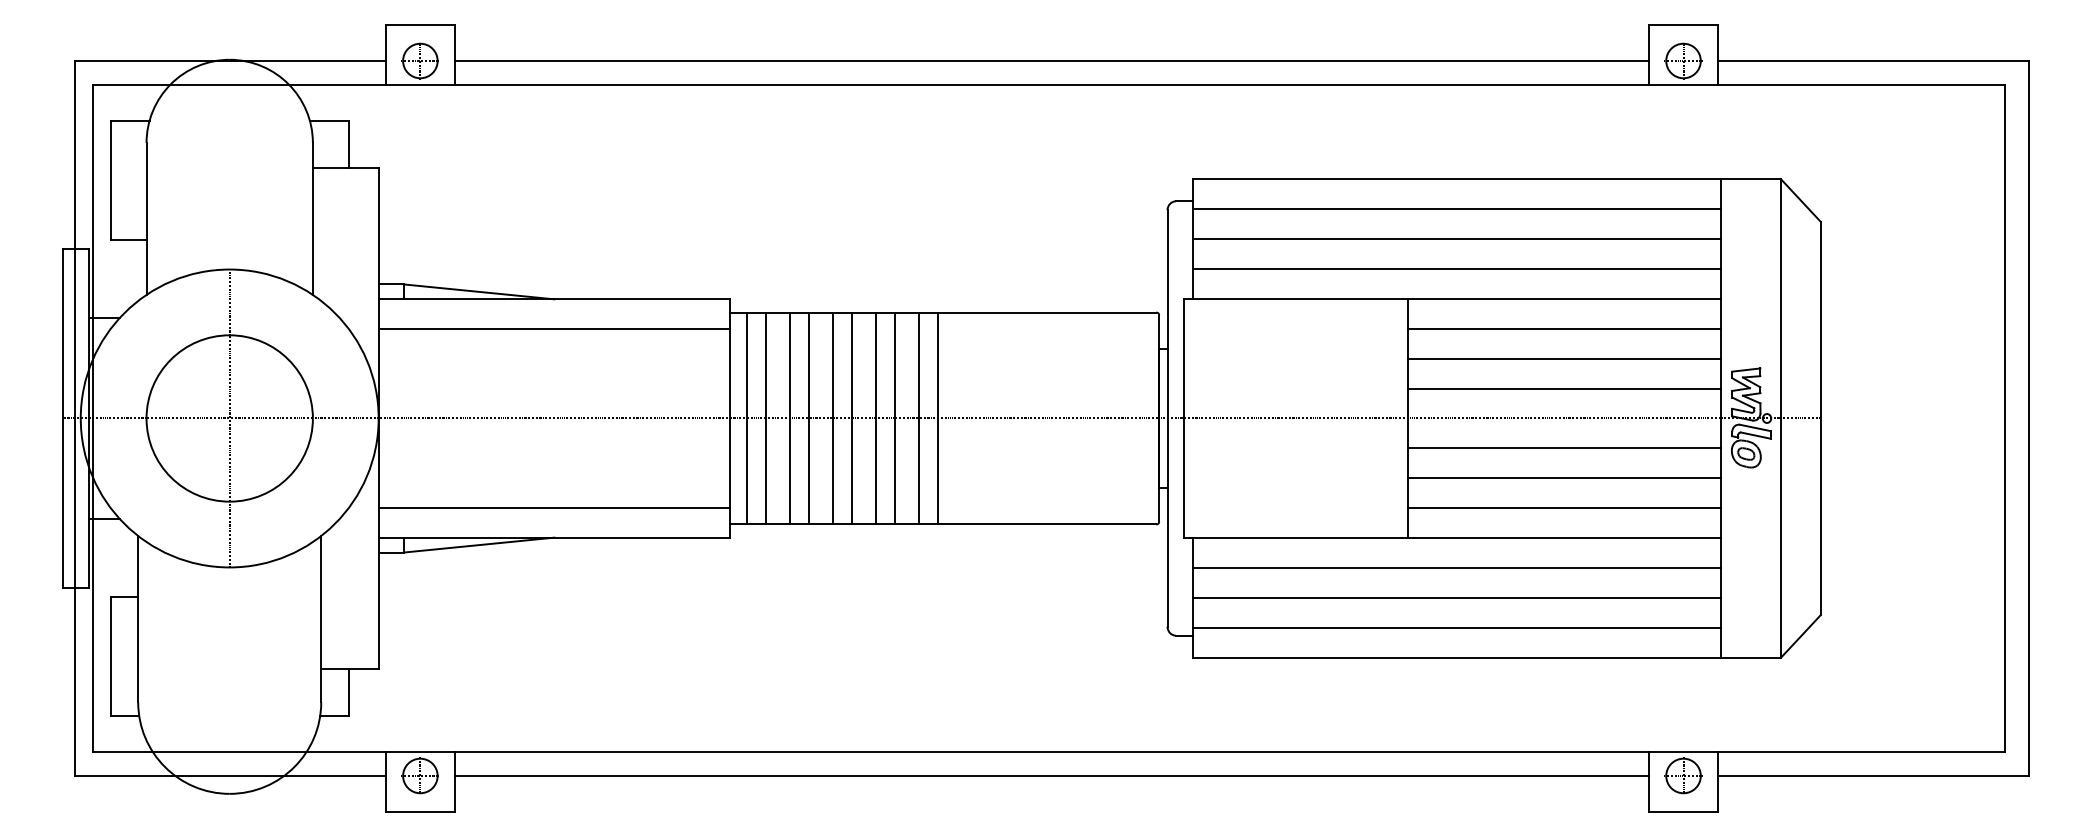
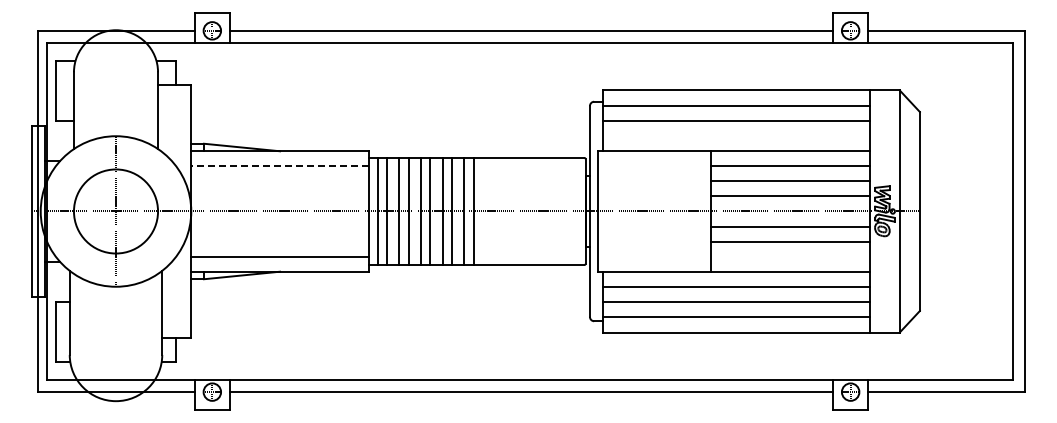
line: (1455, 268) -> (735, 135), removed
line: (555, 329) -> (280, 166), solid -> dashed
line: (1564, 507) -> (790, 256), removed

